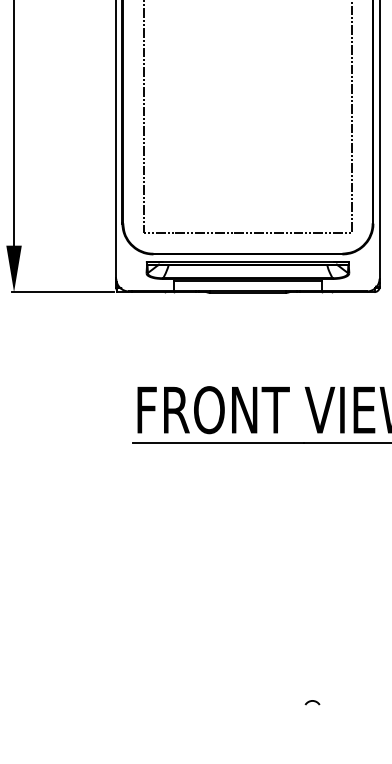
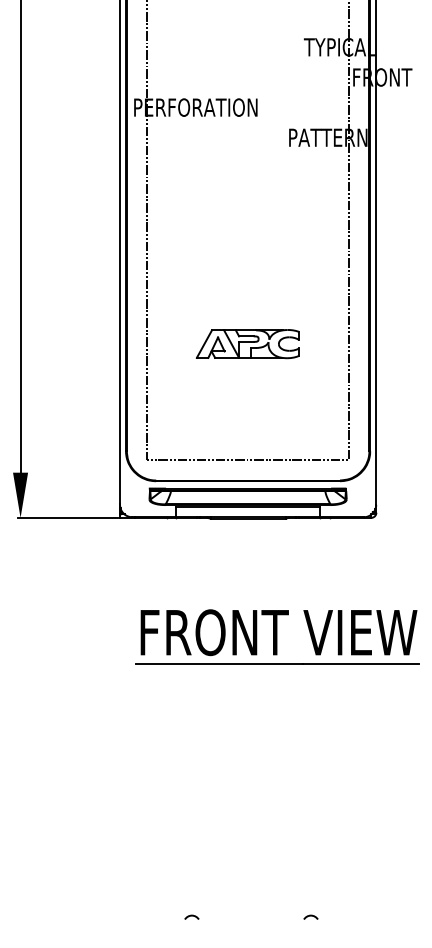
part: (247, 113) -> (247, 344), added
arc: (189, 701) -> (191, 916), added

